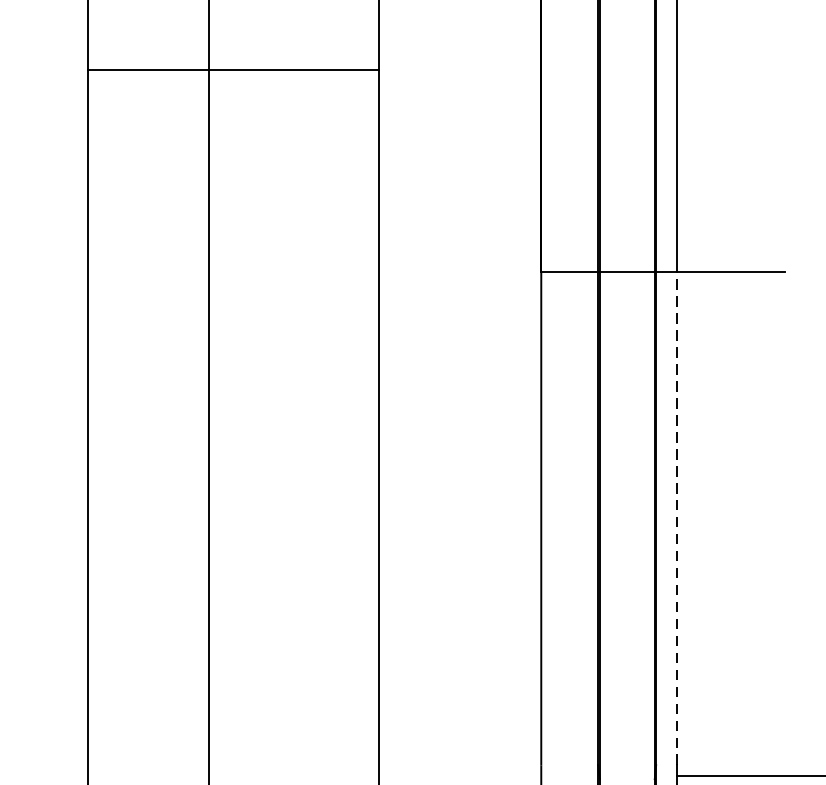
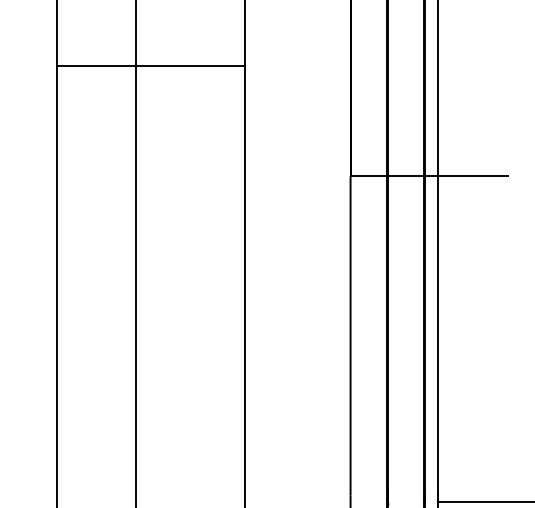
line: (233, 68) -> (151, 65), moved
line: (677, 518) -> (438, 335), dashed -> solid

